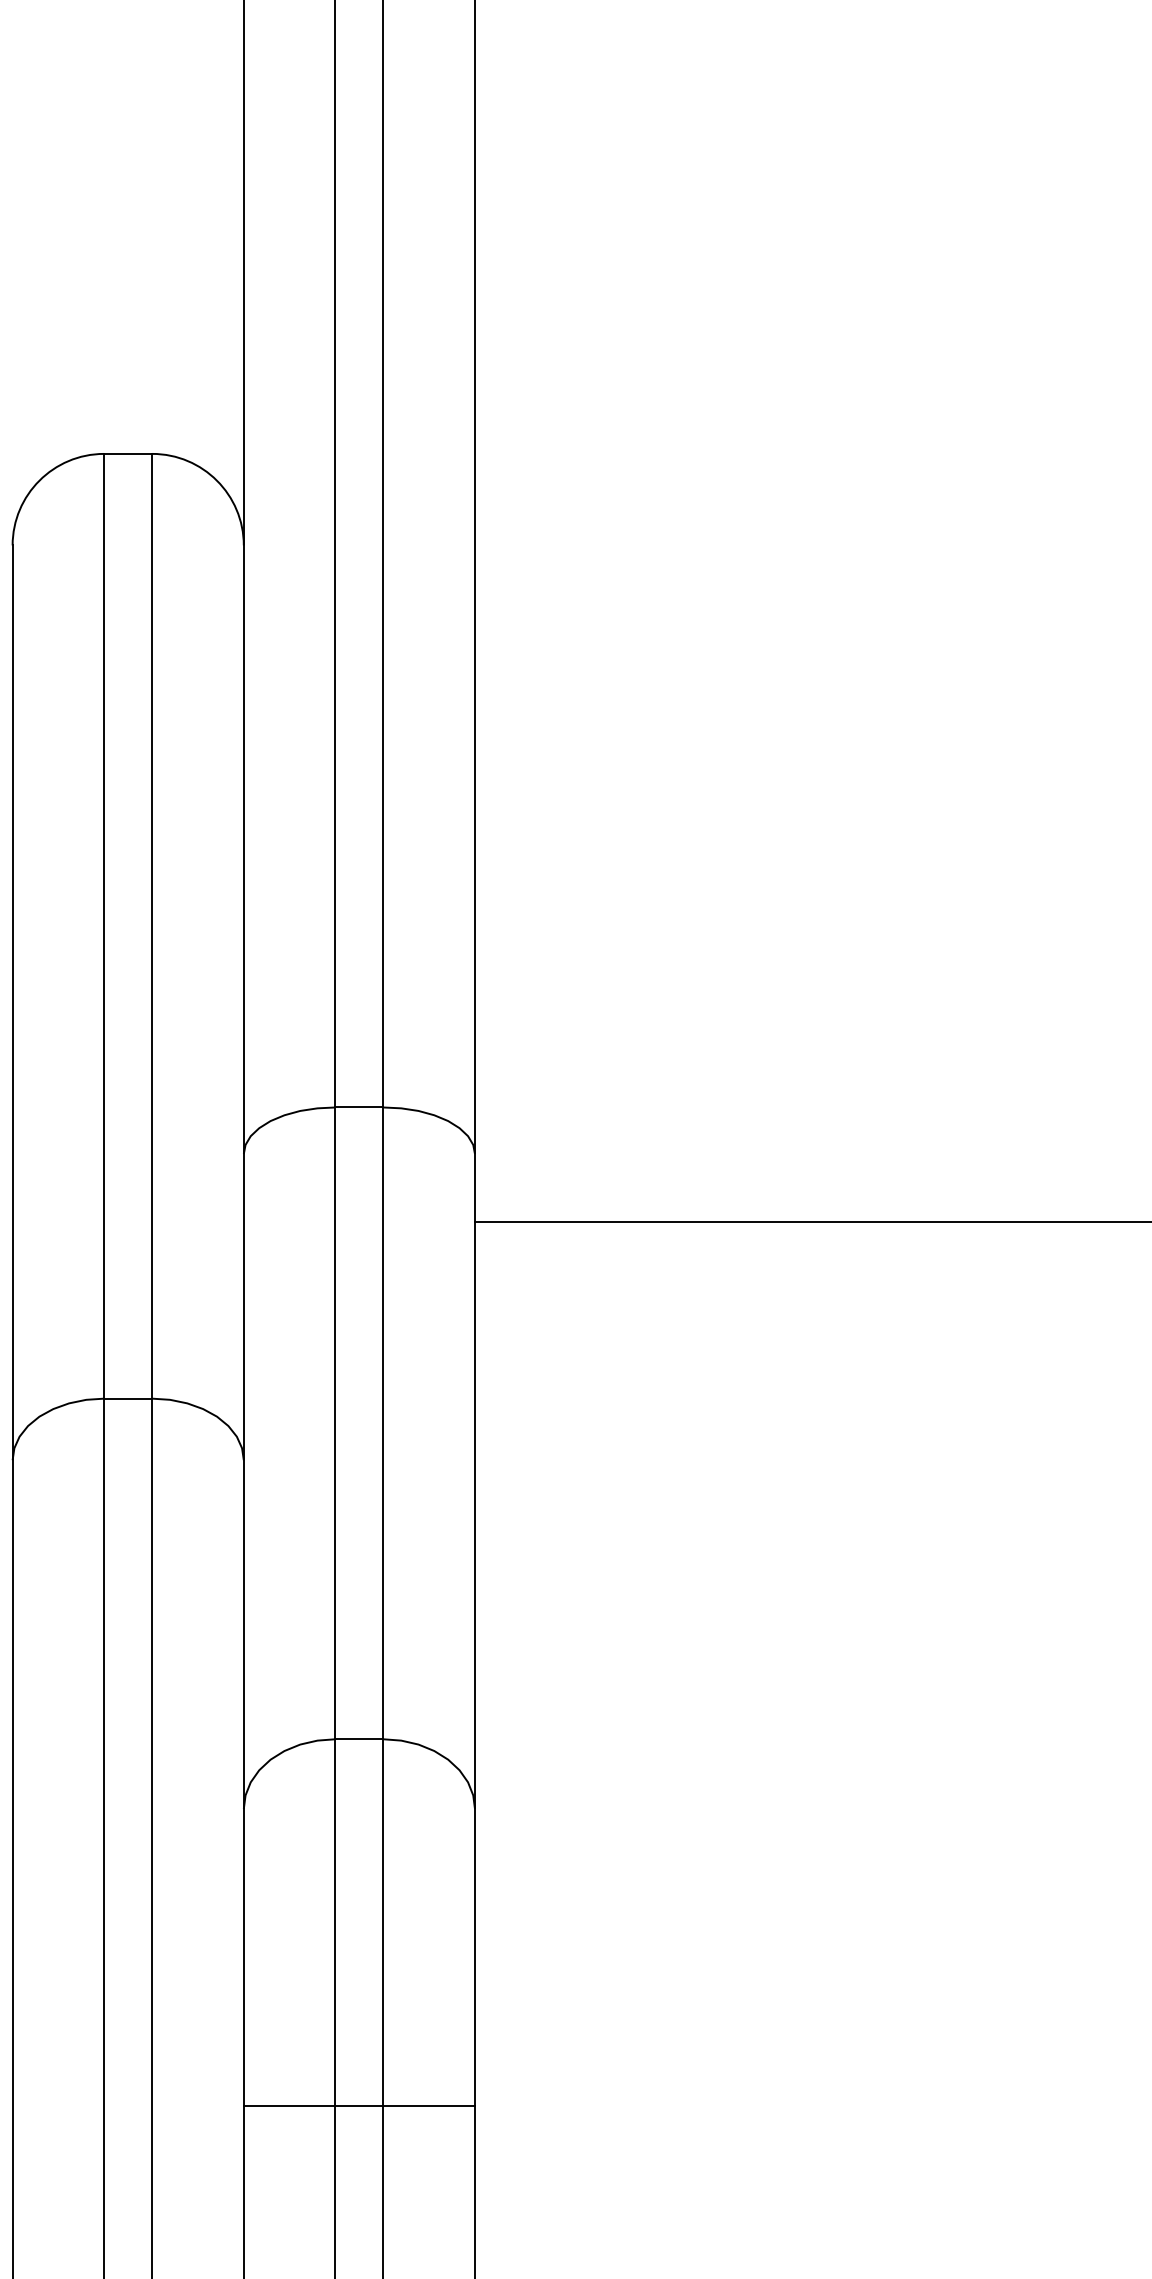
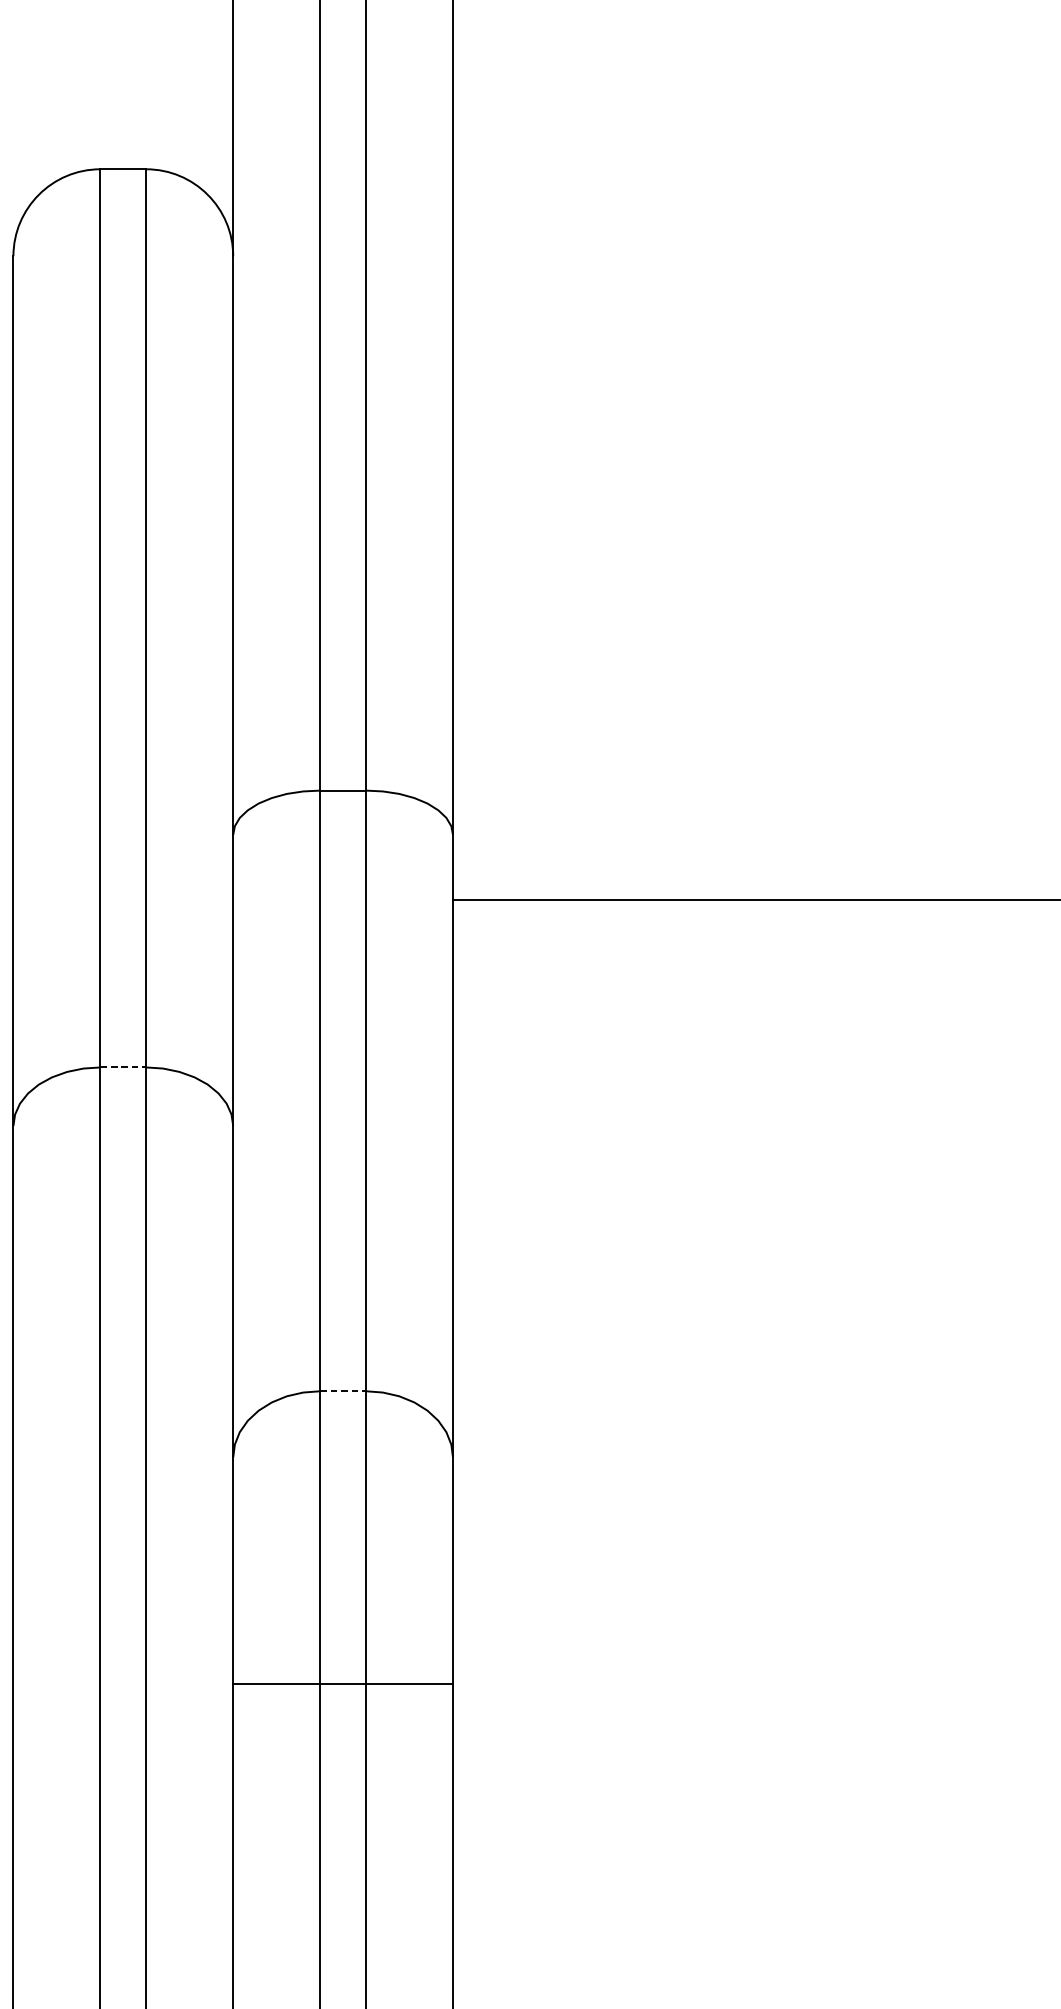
line: (128, 1398) -> (123, 1067), solid -> dashed
line: (359, 1739) -> (343, 1391), solid -> dashed
line: (359, 2106) -> (343, 1684), moved

